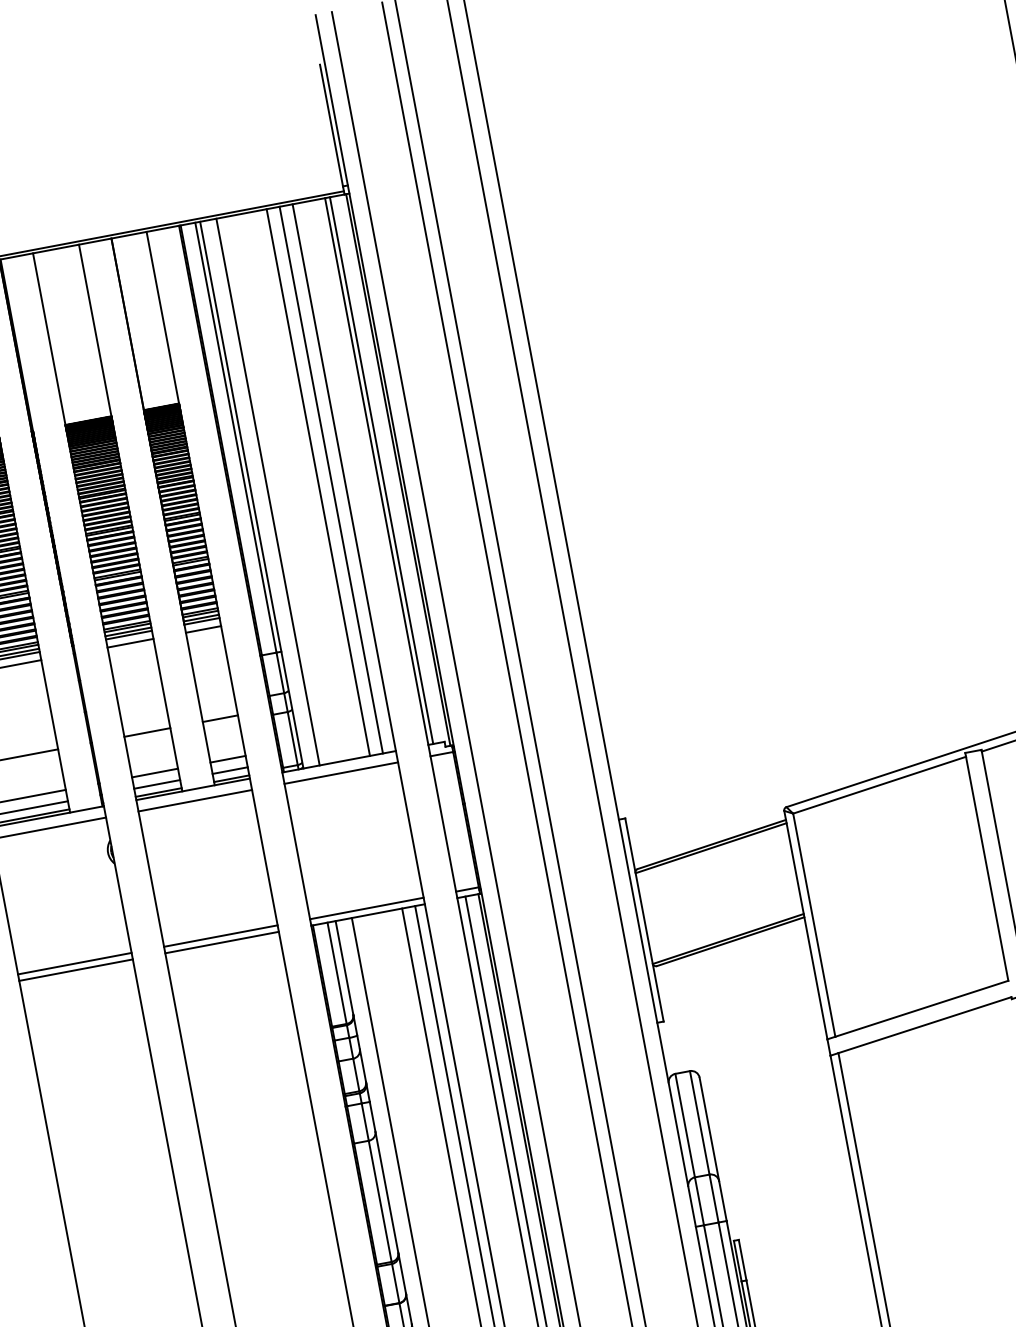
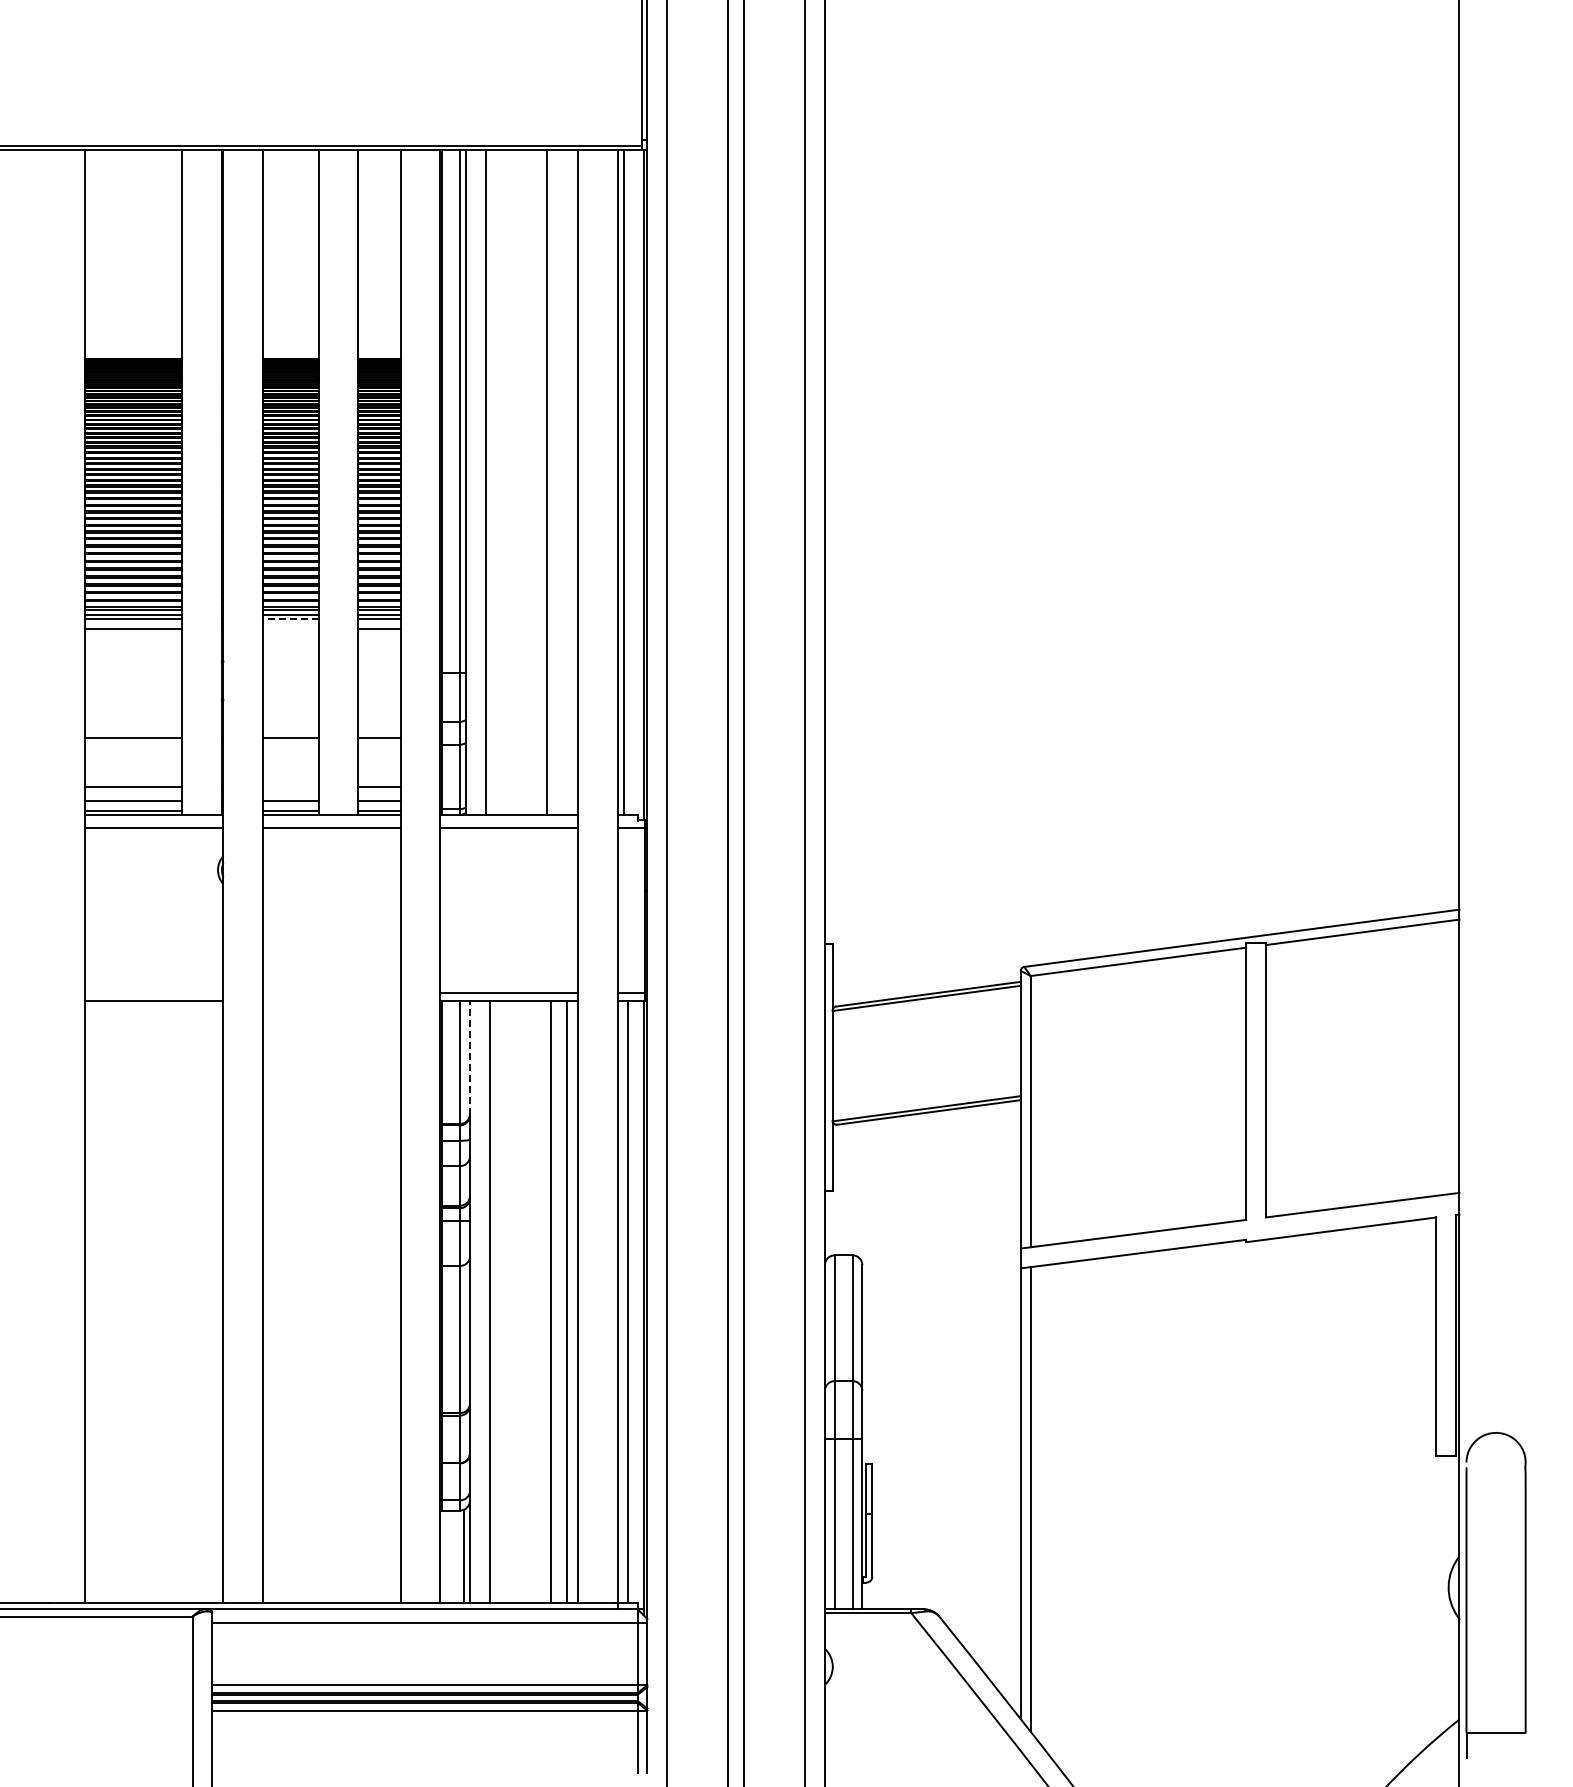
line: (331, 479) -> (562, 481), removed
line: (128, 635) -> (290, 619), solid -> dashed
line: (130, 643) -> (290, 629), removed
line: (154, 772) -> (290, 786), removed
line: (220, 935) -> (331, 992), removed
line: (221, 942) -> (331, 1000), removed
line: (74, 963) -> (154, 992), removed
line: (344, 967) -> (469, 1057), solid -> dashed

